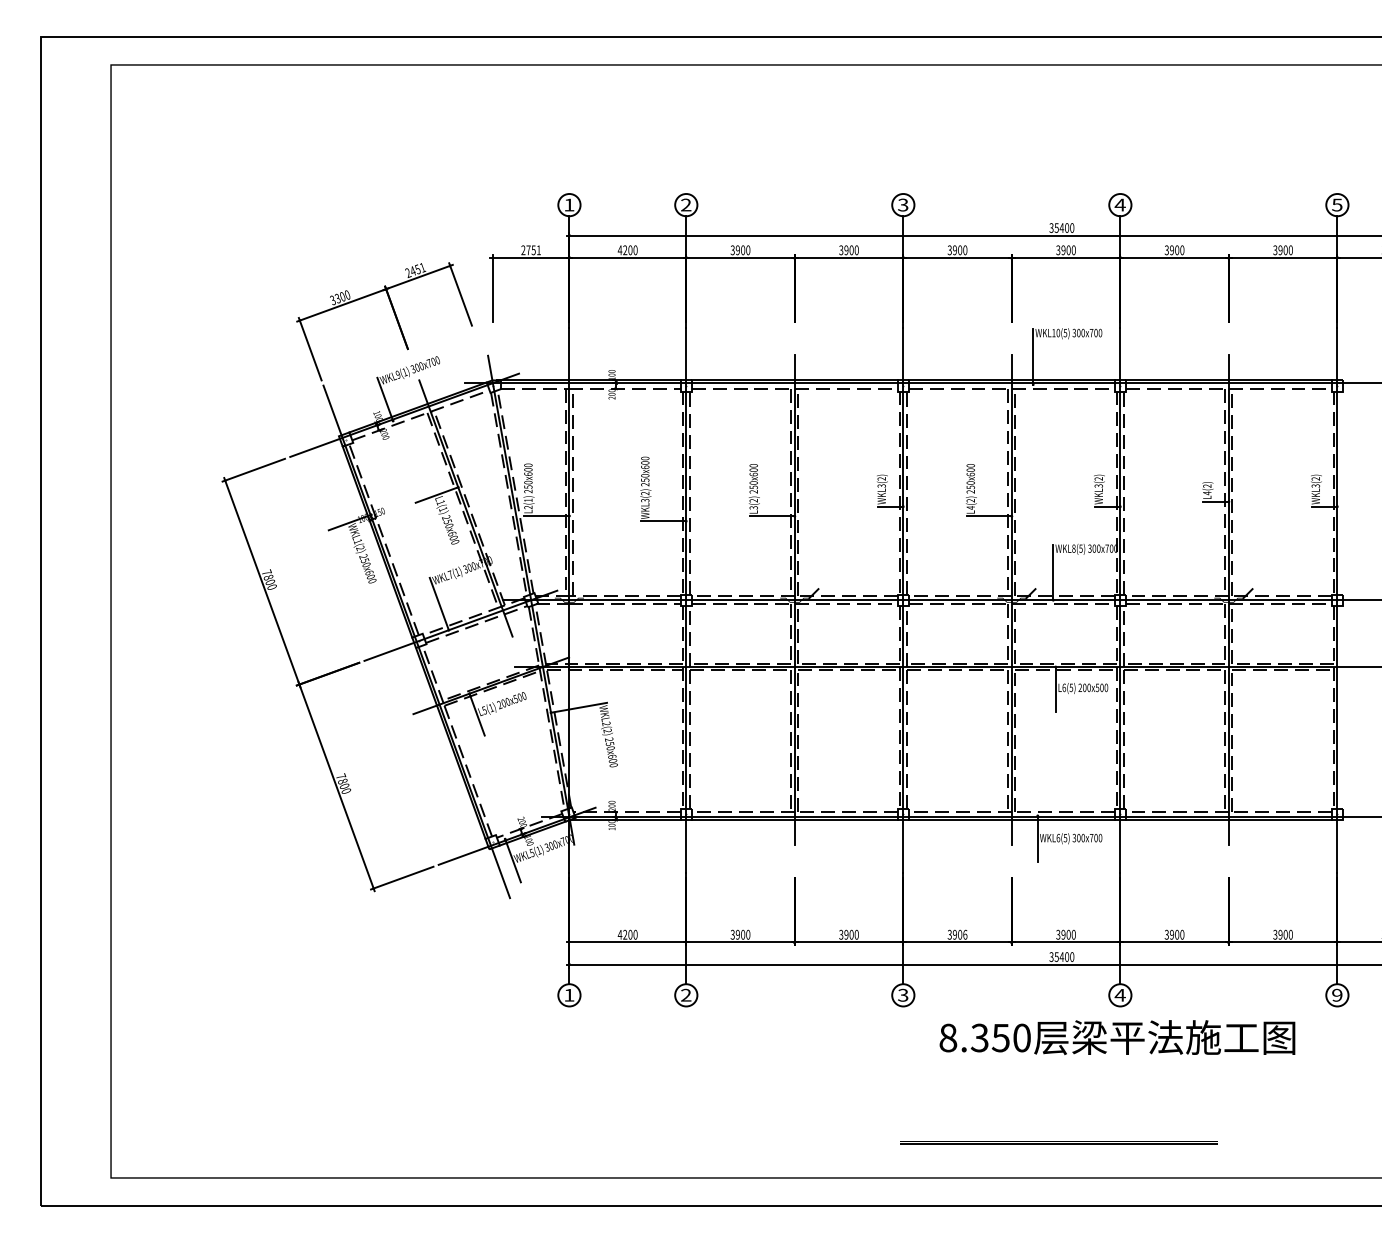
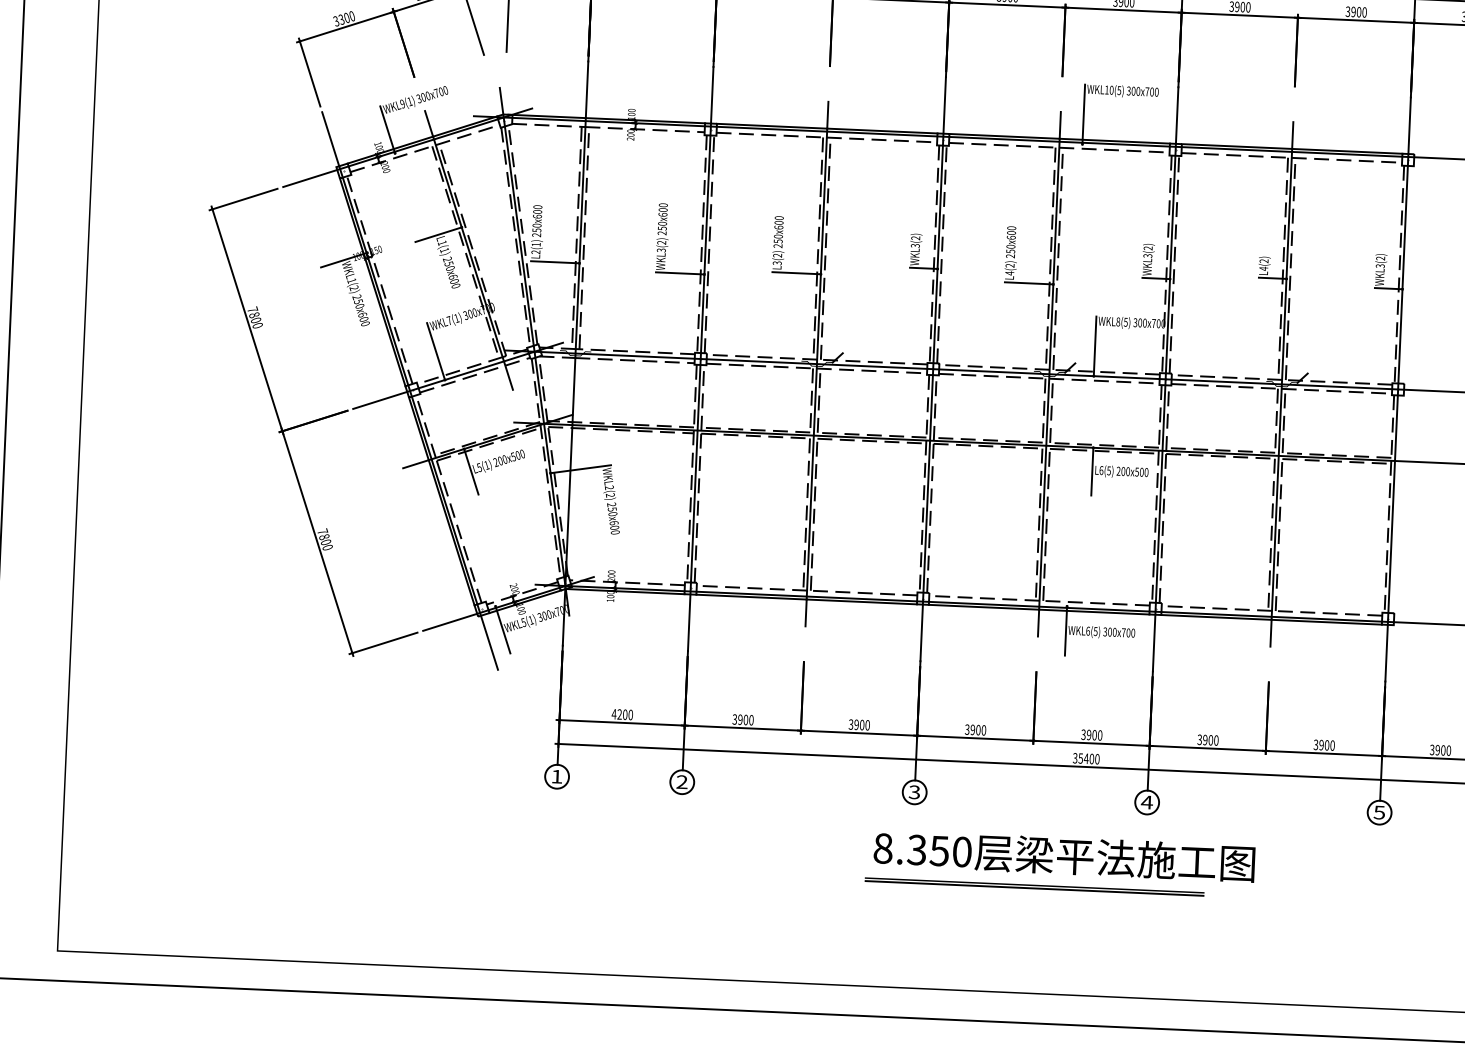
text: (965, 934) -> (984, 730), 3906 -> 3900
text: (1337, 994) -> (1379, 811), 9 -> 5
text: (1117, 1037) -> (1064, 855), moved
line: (1058, 1141) -> (1034, 885), moved

